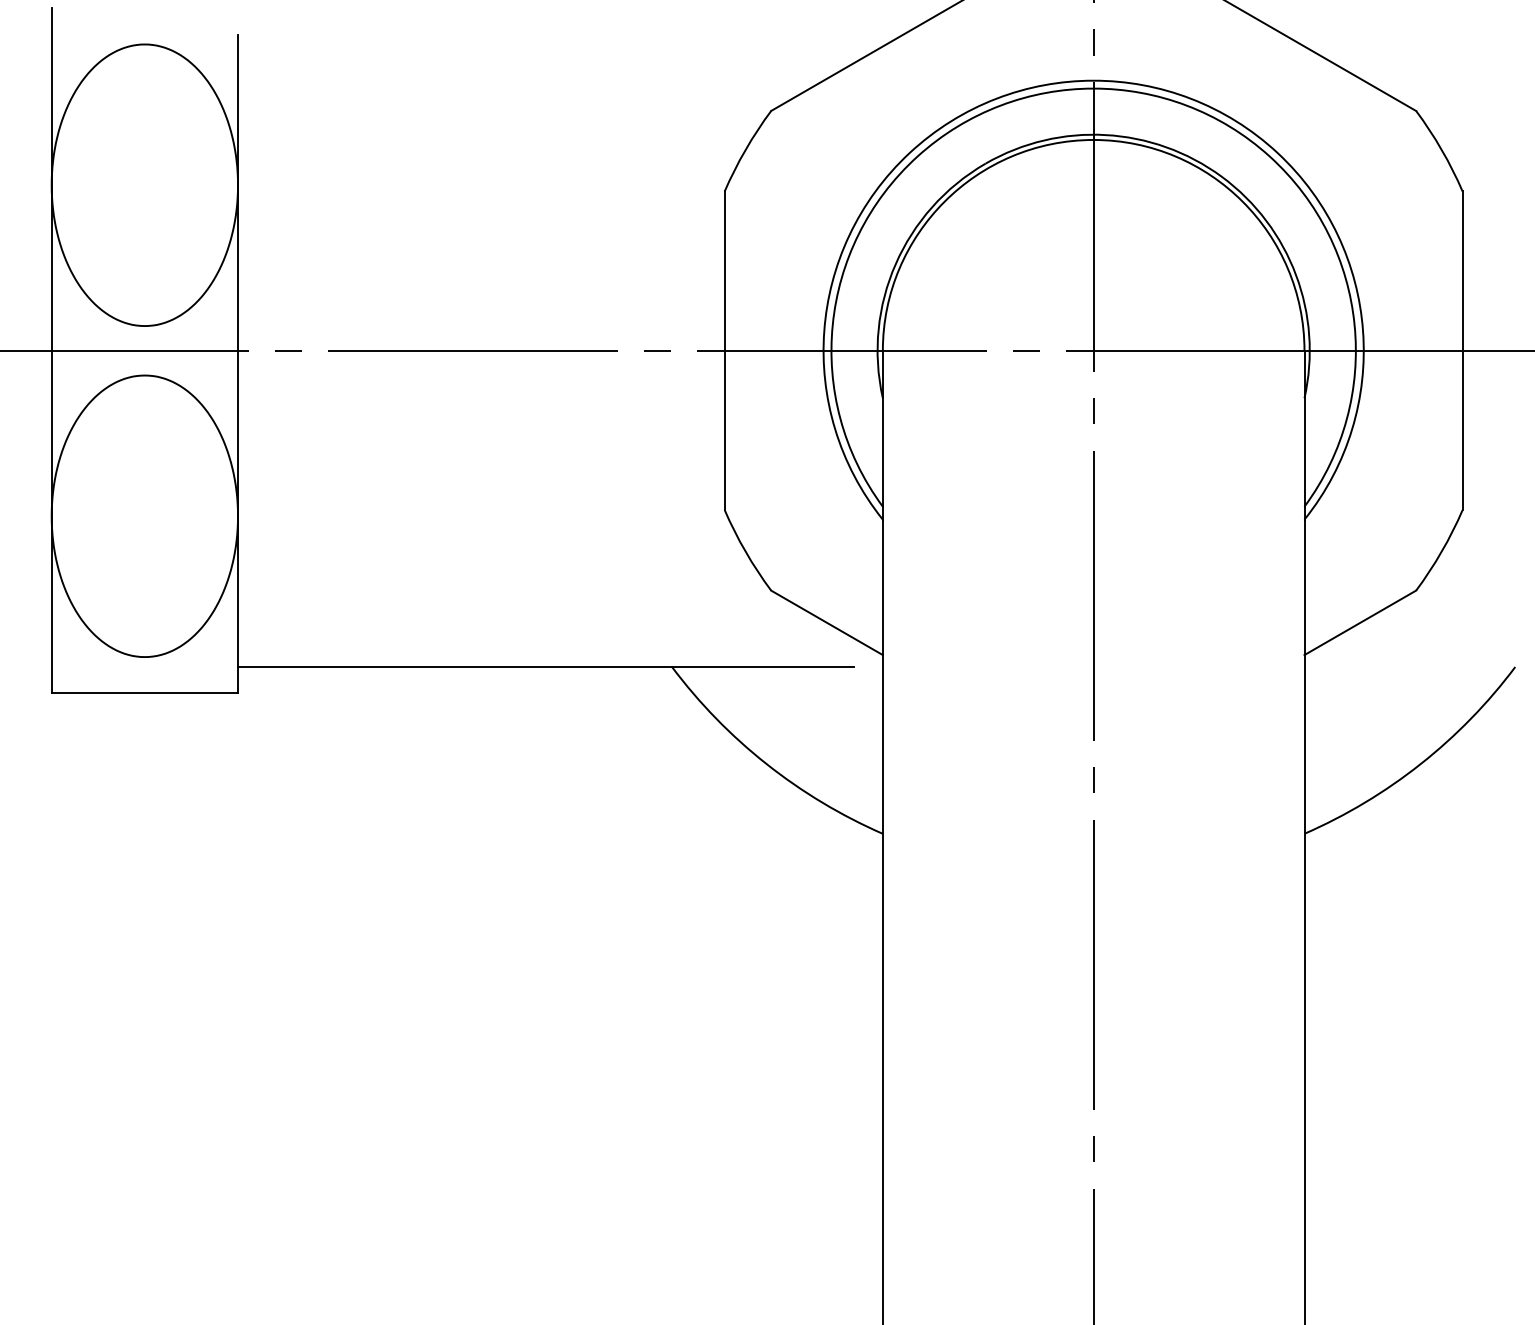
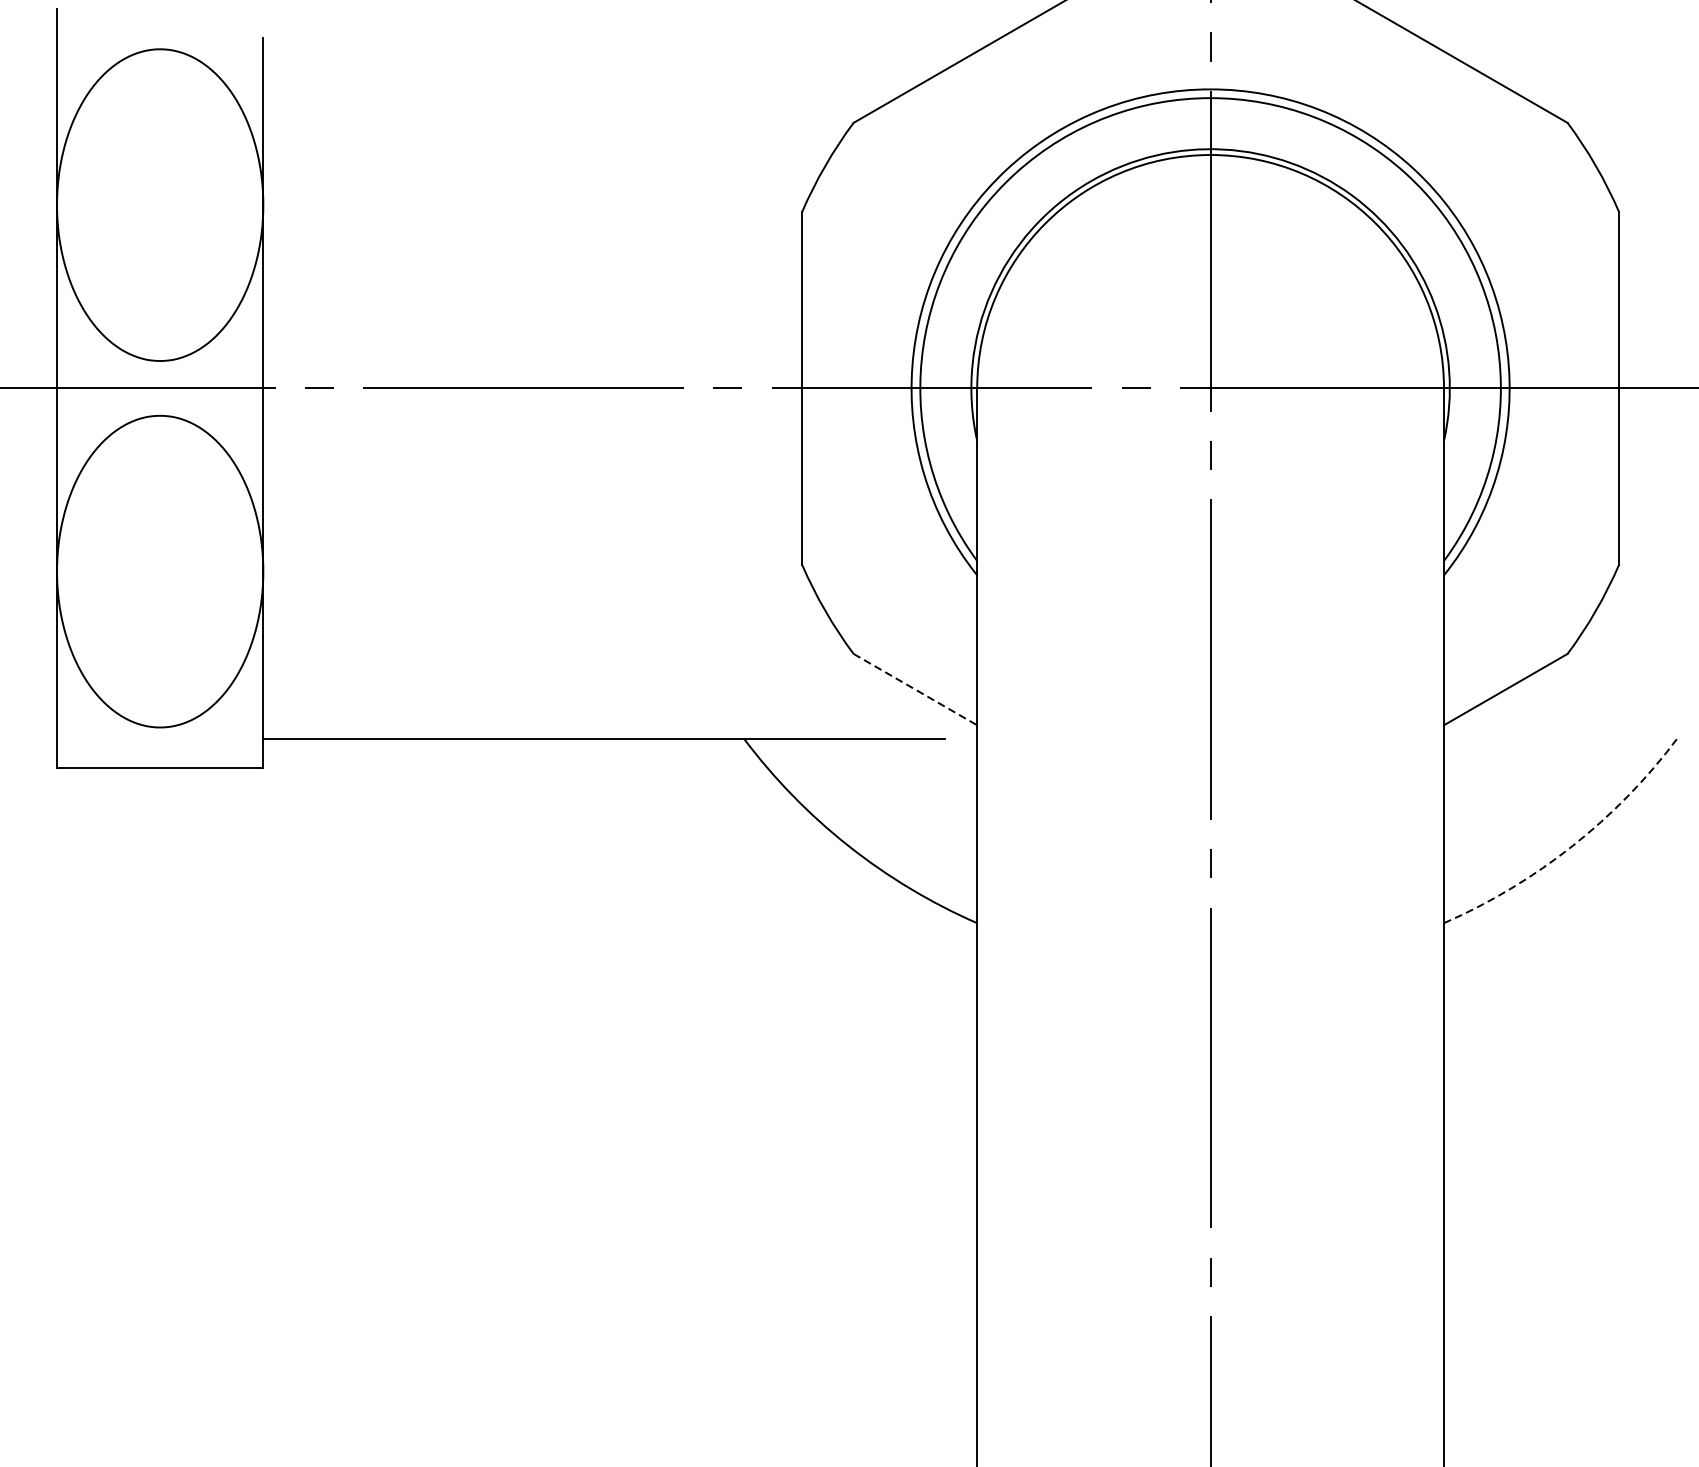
line: (827, 623) -> (915, 690), solid -> dashed
arc: (1420, 764) -> (1572, 846), solid -> dashed

